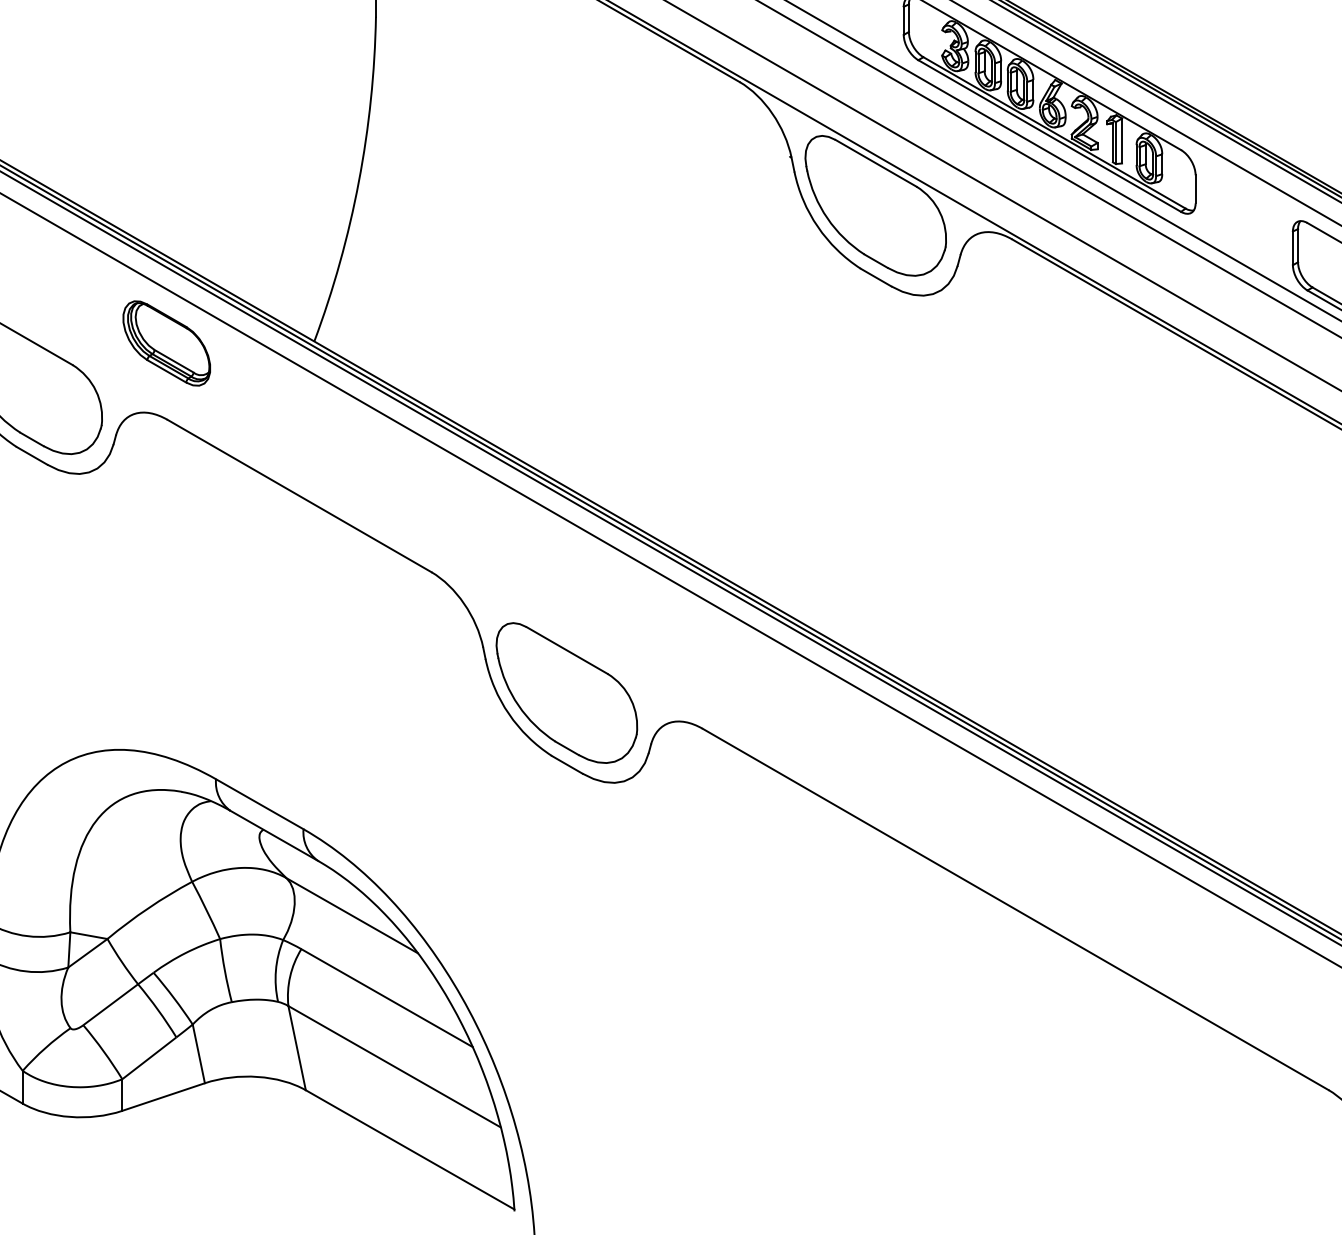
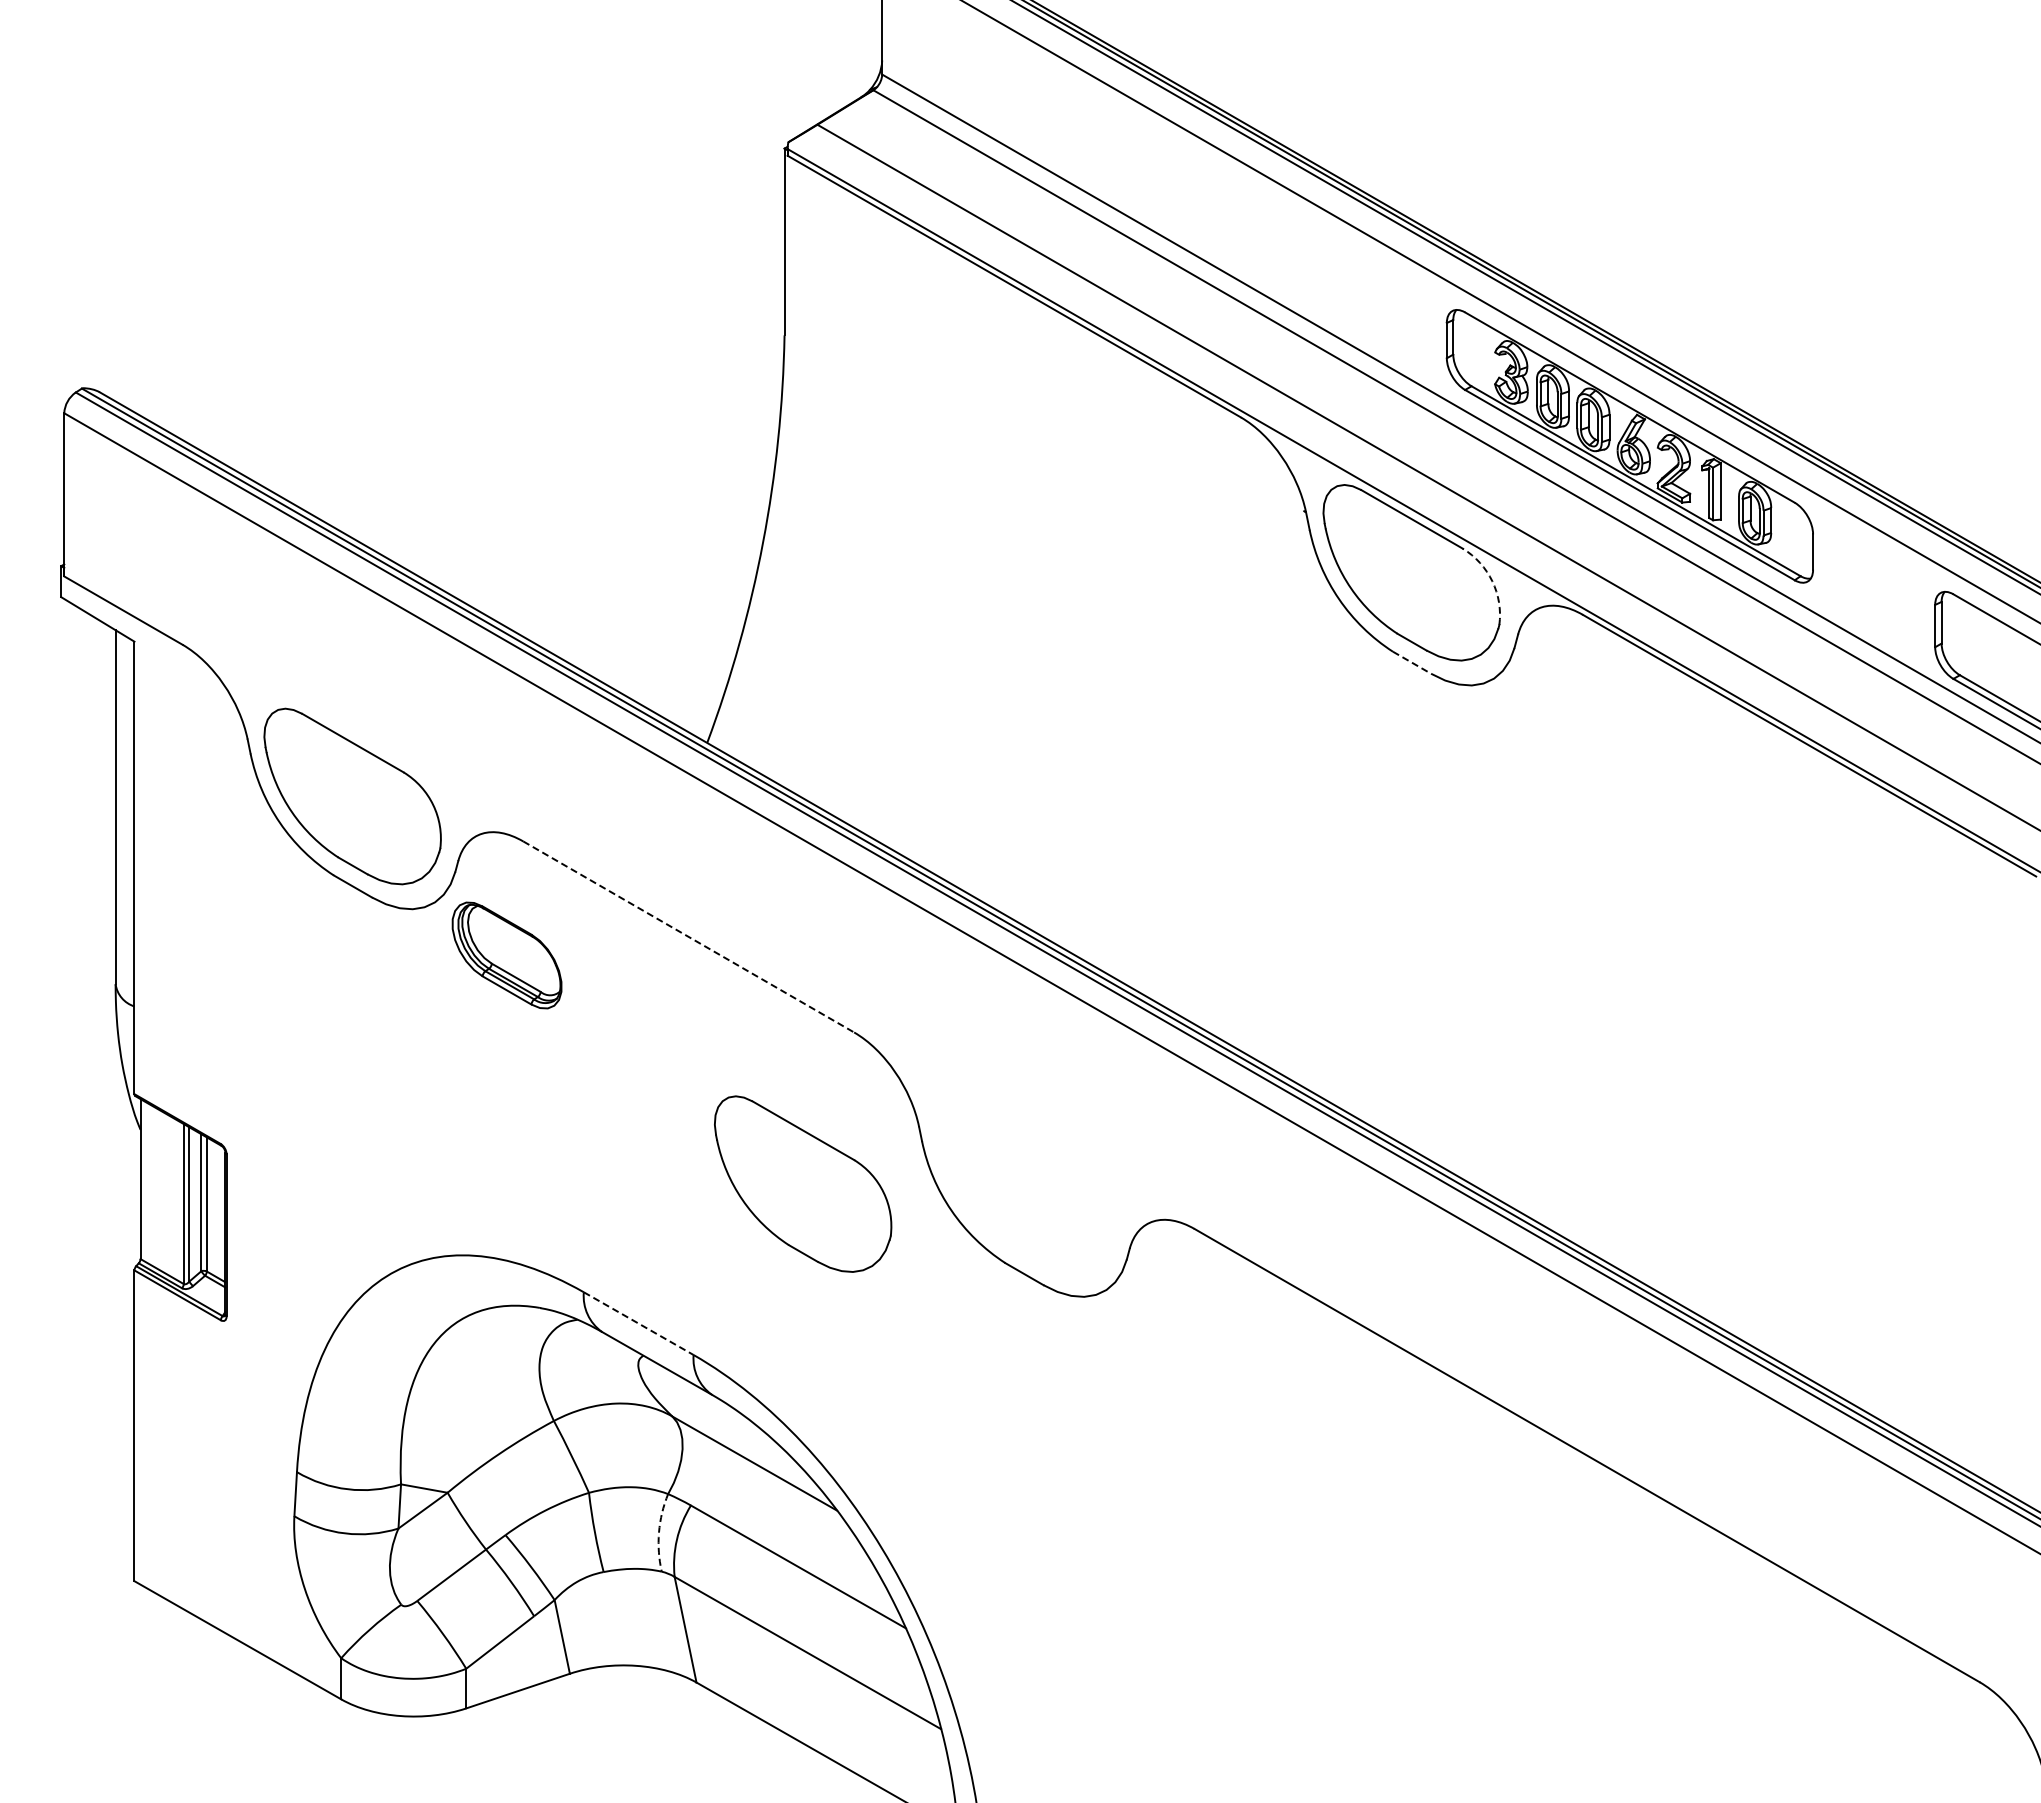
arc: (940, 212) -> (1492, 581), solid -> dashed
line: (876, 277) -> (1412, 662), solid -> dashed
part: (166, 343) -> (506, 955), moved
line: (300, 496) -> (689, 937), solid -> dashed
part: (567, 692) -> (803, 1183), moved
line: (260, 804) -> (639, 1323), solid -> dashed
arc: (276, 970) -> (659, 1532), solid -> dashed

